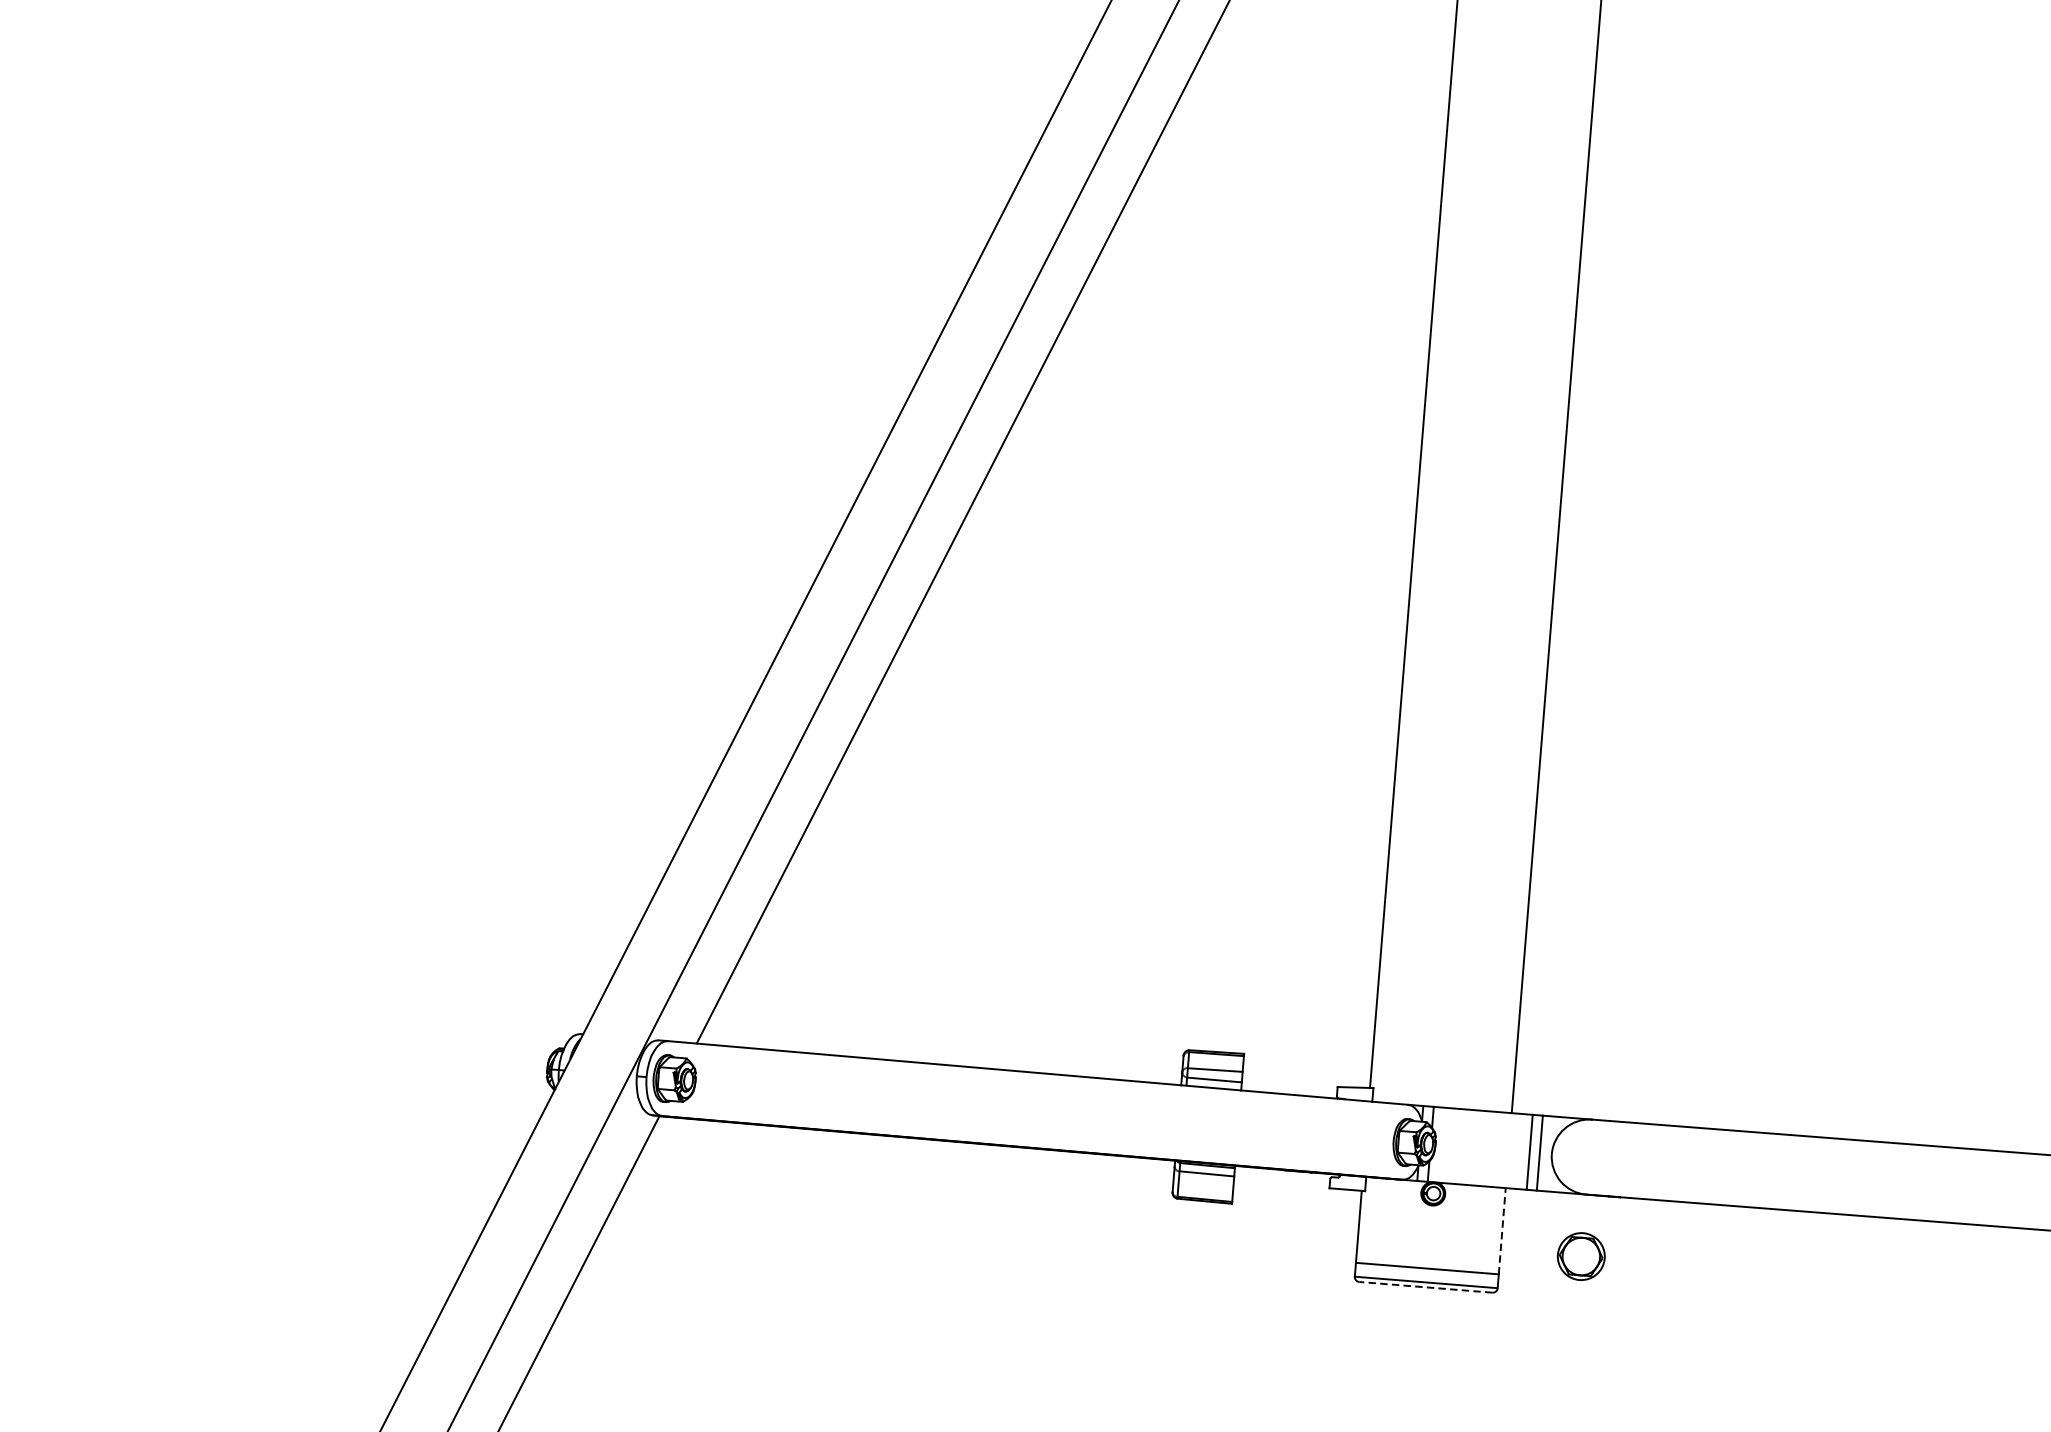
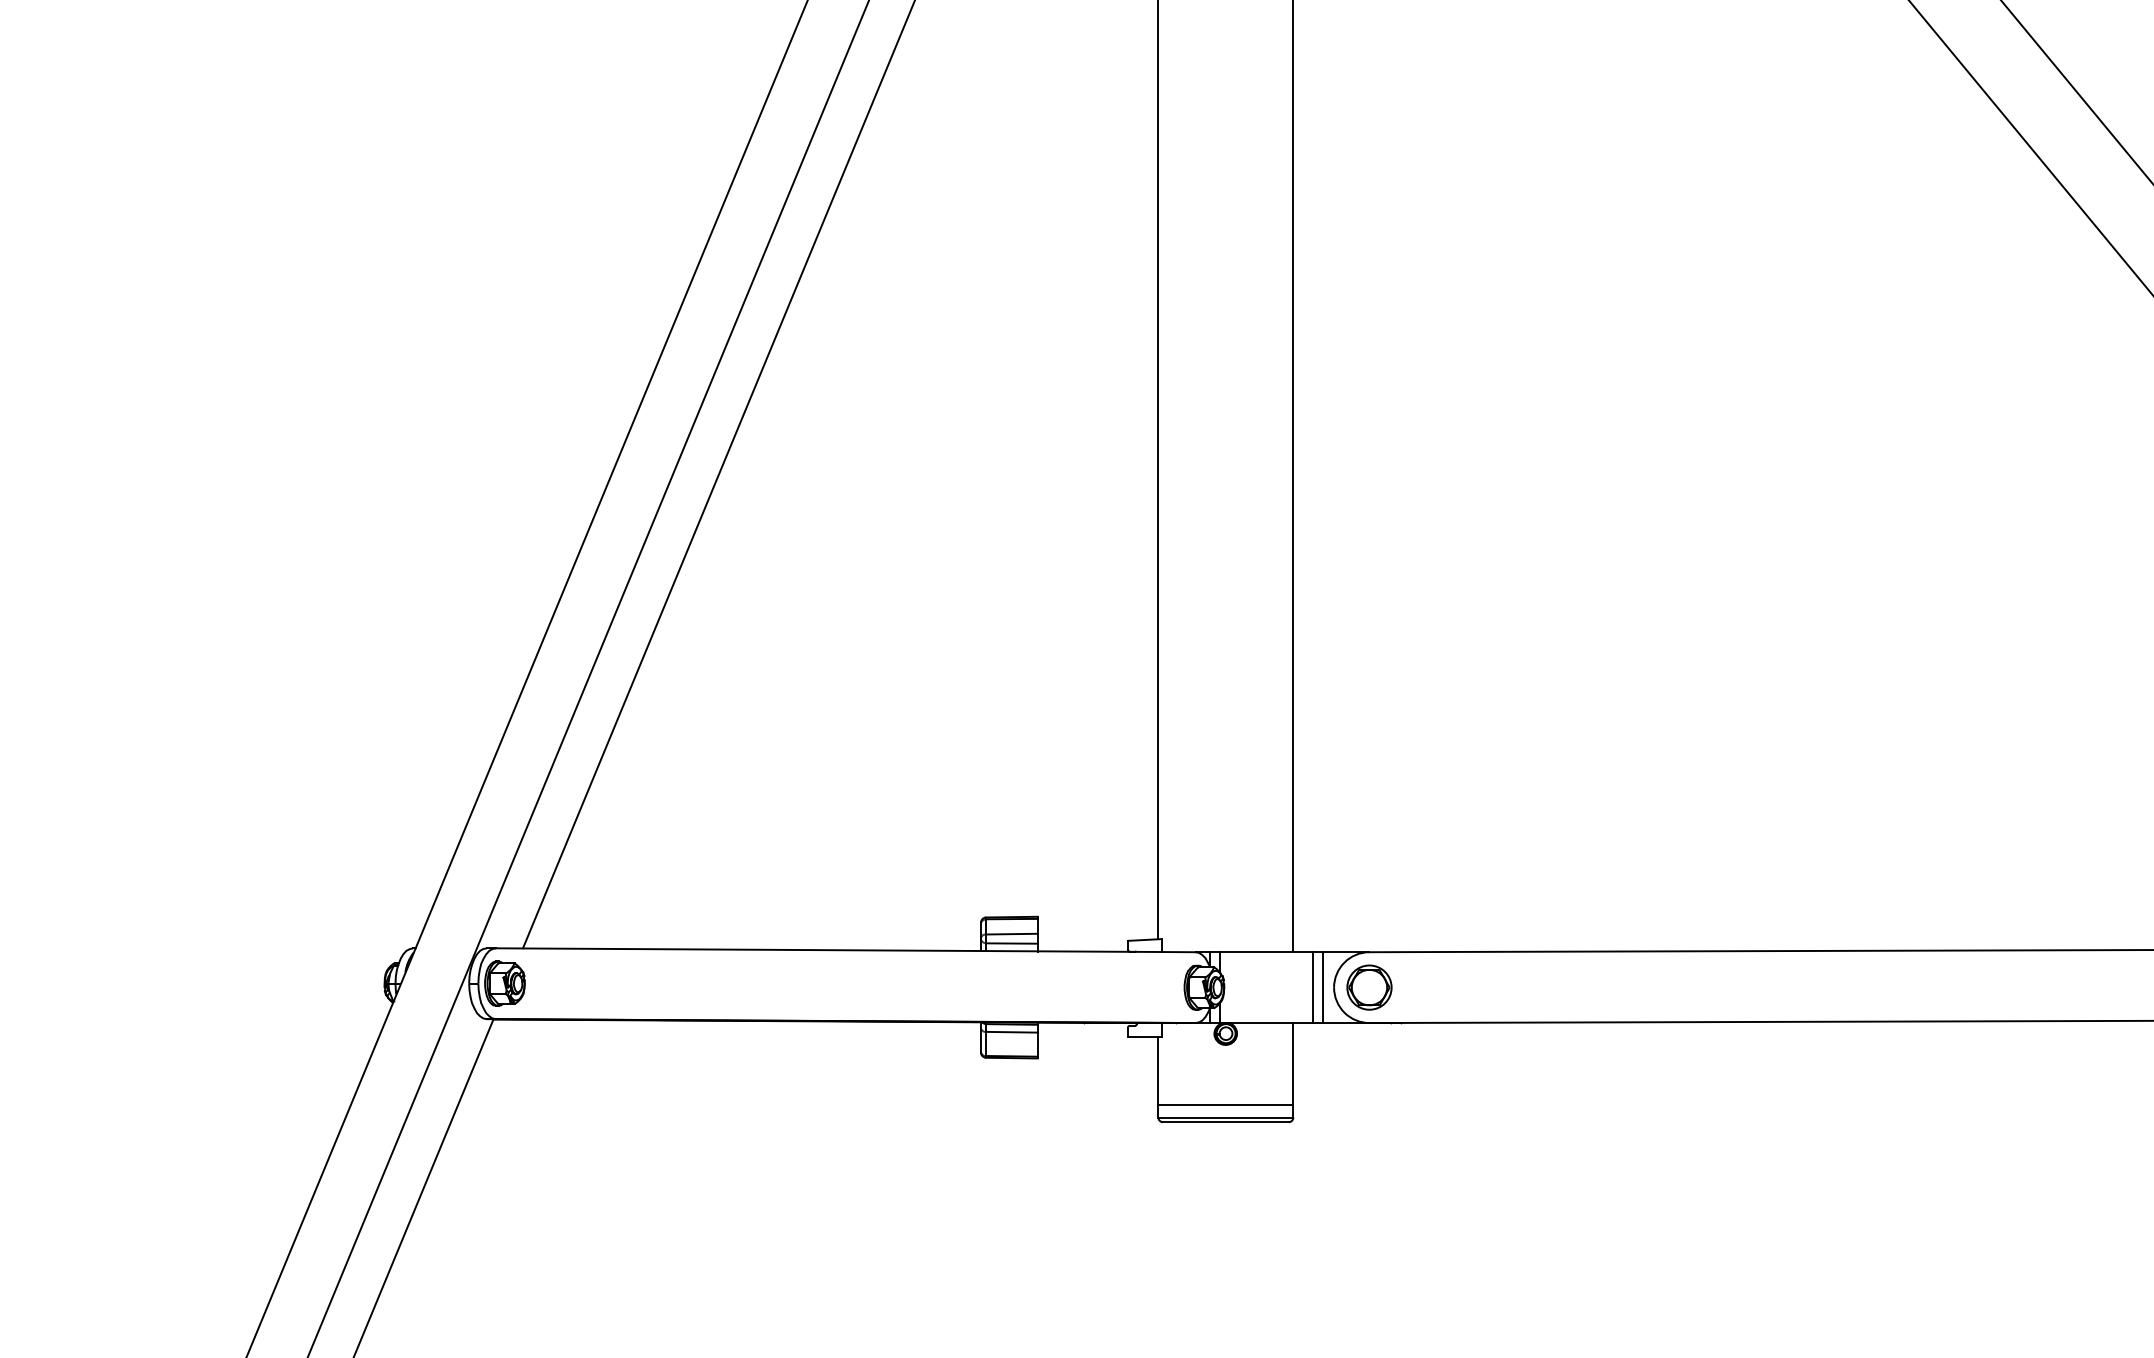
line: (1502, 1230) -> (1293, 1063), dashed -> solid
part: (1581, 1256) -> (1369, 987), moved
line: (1425, 1287) -> (1225, 1122), dashed -> solid

